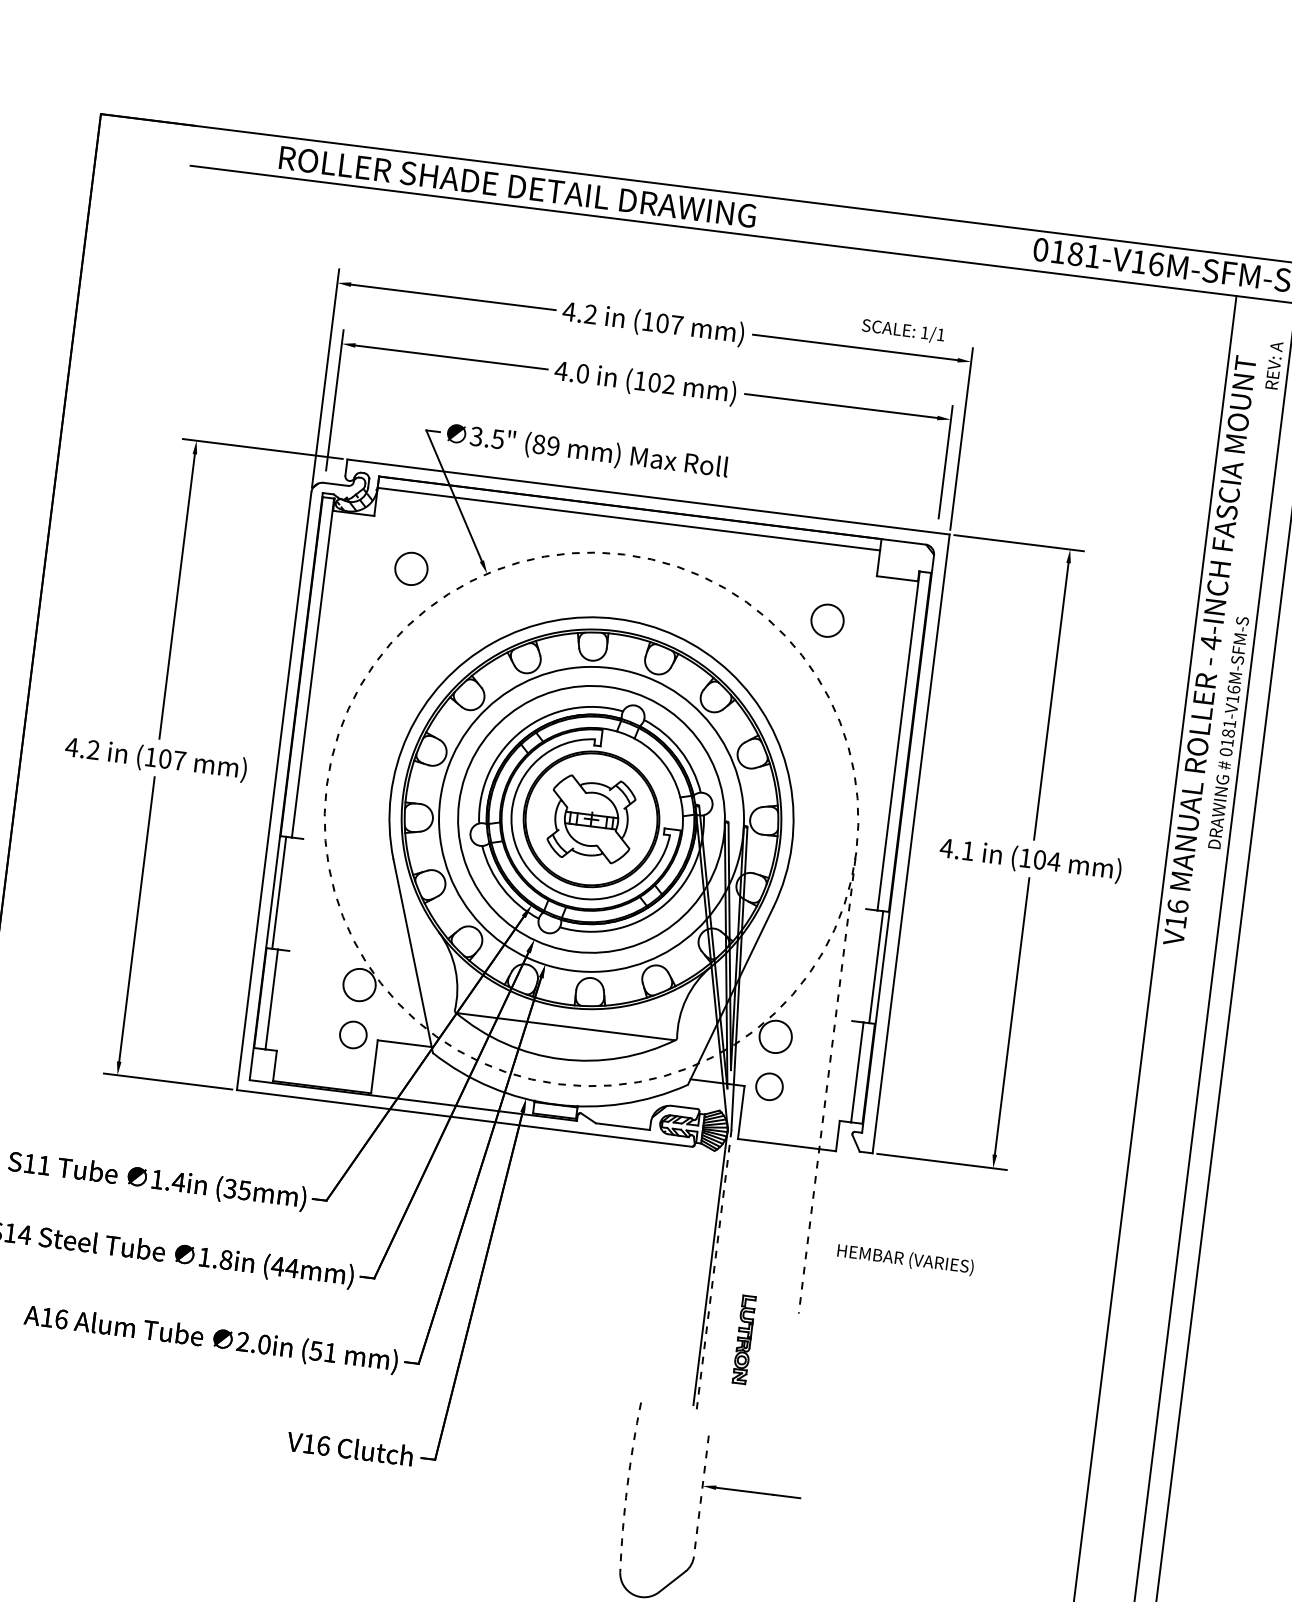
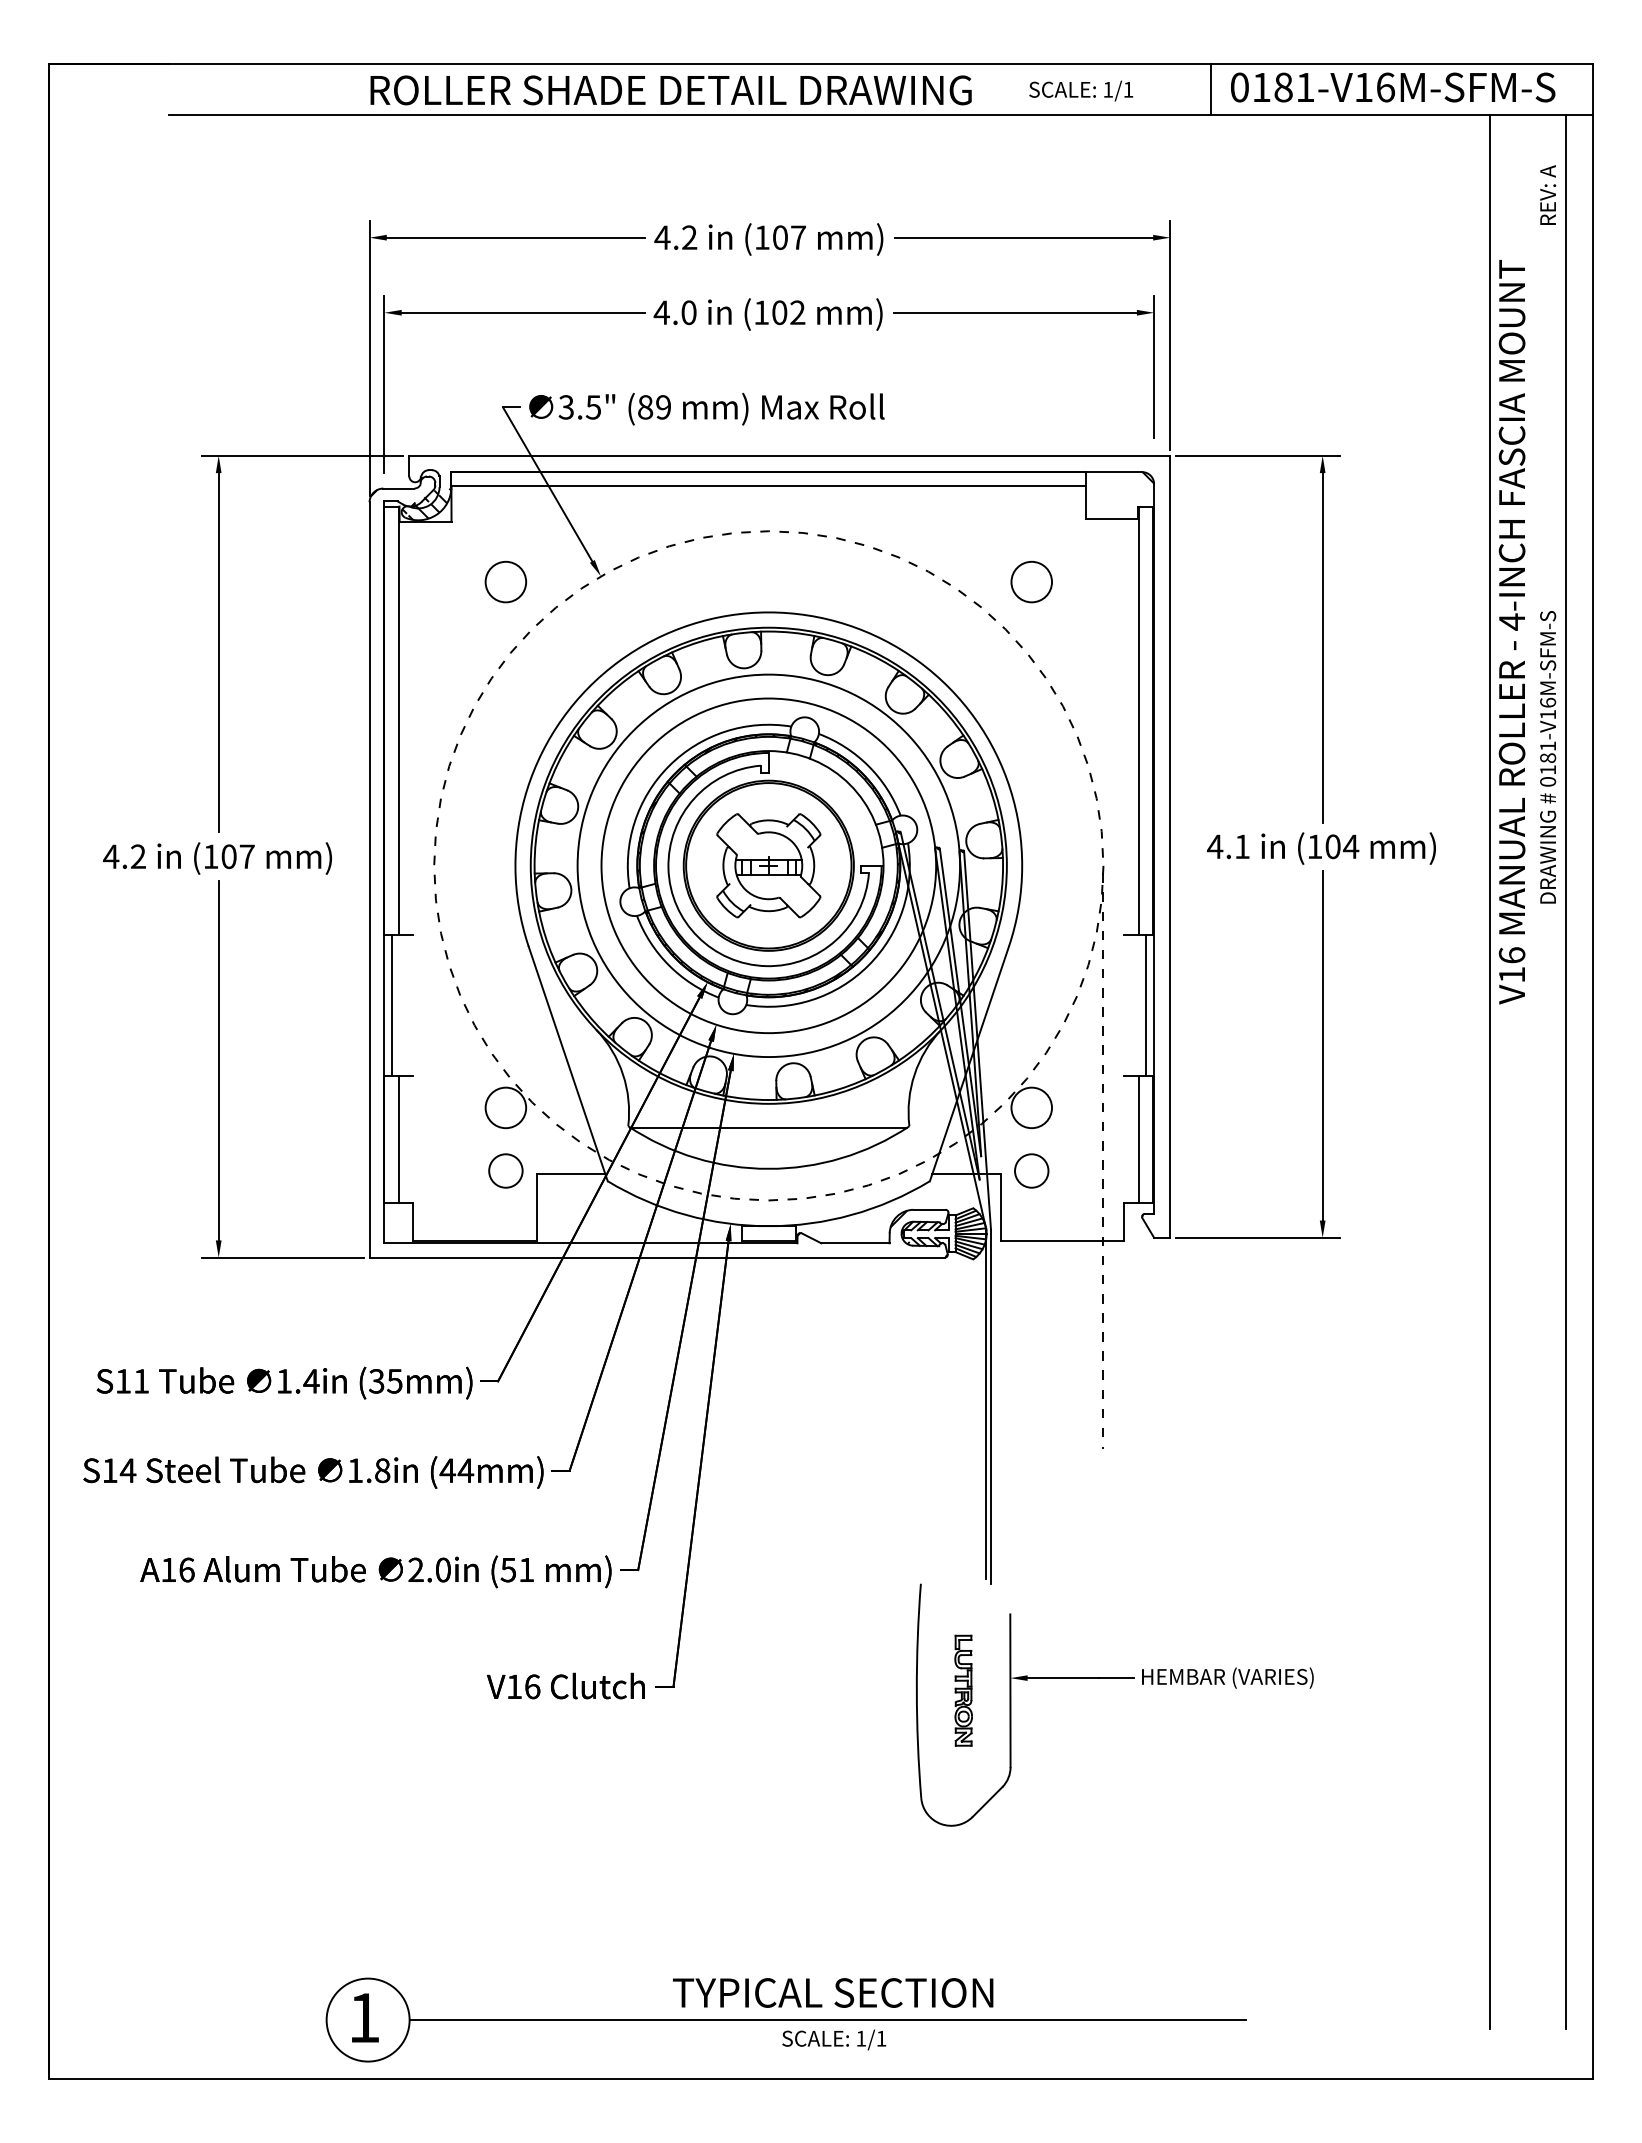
text: (517, 187) -> (670, 90), moved
line: (1018, 248) -> (1211, 89), added
text: (903, 330) -> (1081, 90), moved
text: (1209, 650) -> (1511, 632), moved
text: (1228, 732) -> (1548, 757), moved
text: (905, 1259) -> (1227, 1677), moved
line: (714, 1269) -> (991, 1406), dashed -> solid
part: (744, 1339) -> (963, 1690), moved
arc: (627, 1486) -> (916, 1690), dashed -> solid
line: (701, 1496) -> (1010, 1691), dashed -> solid

